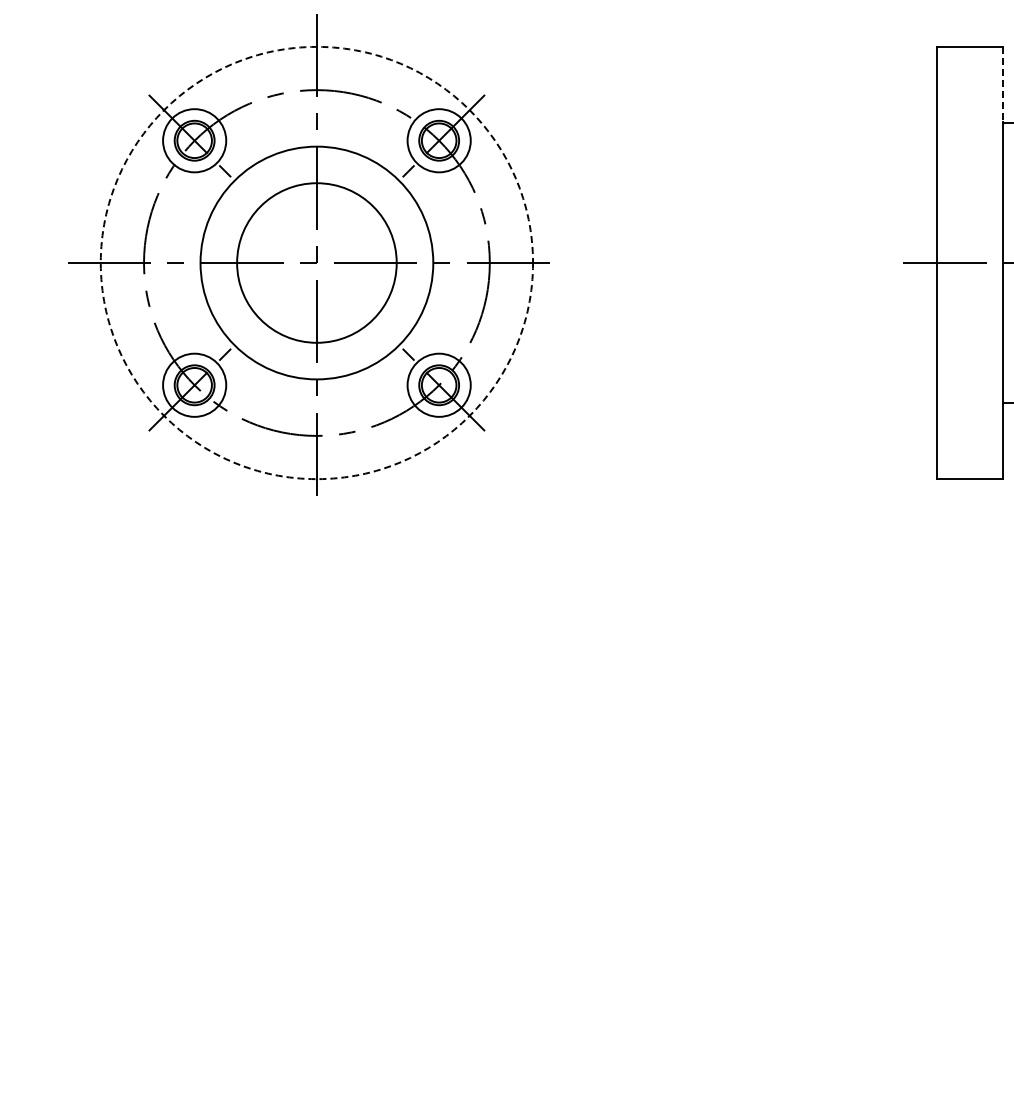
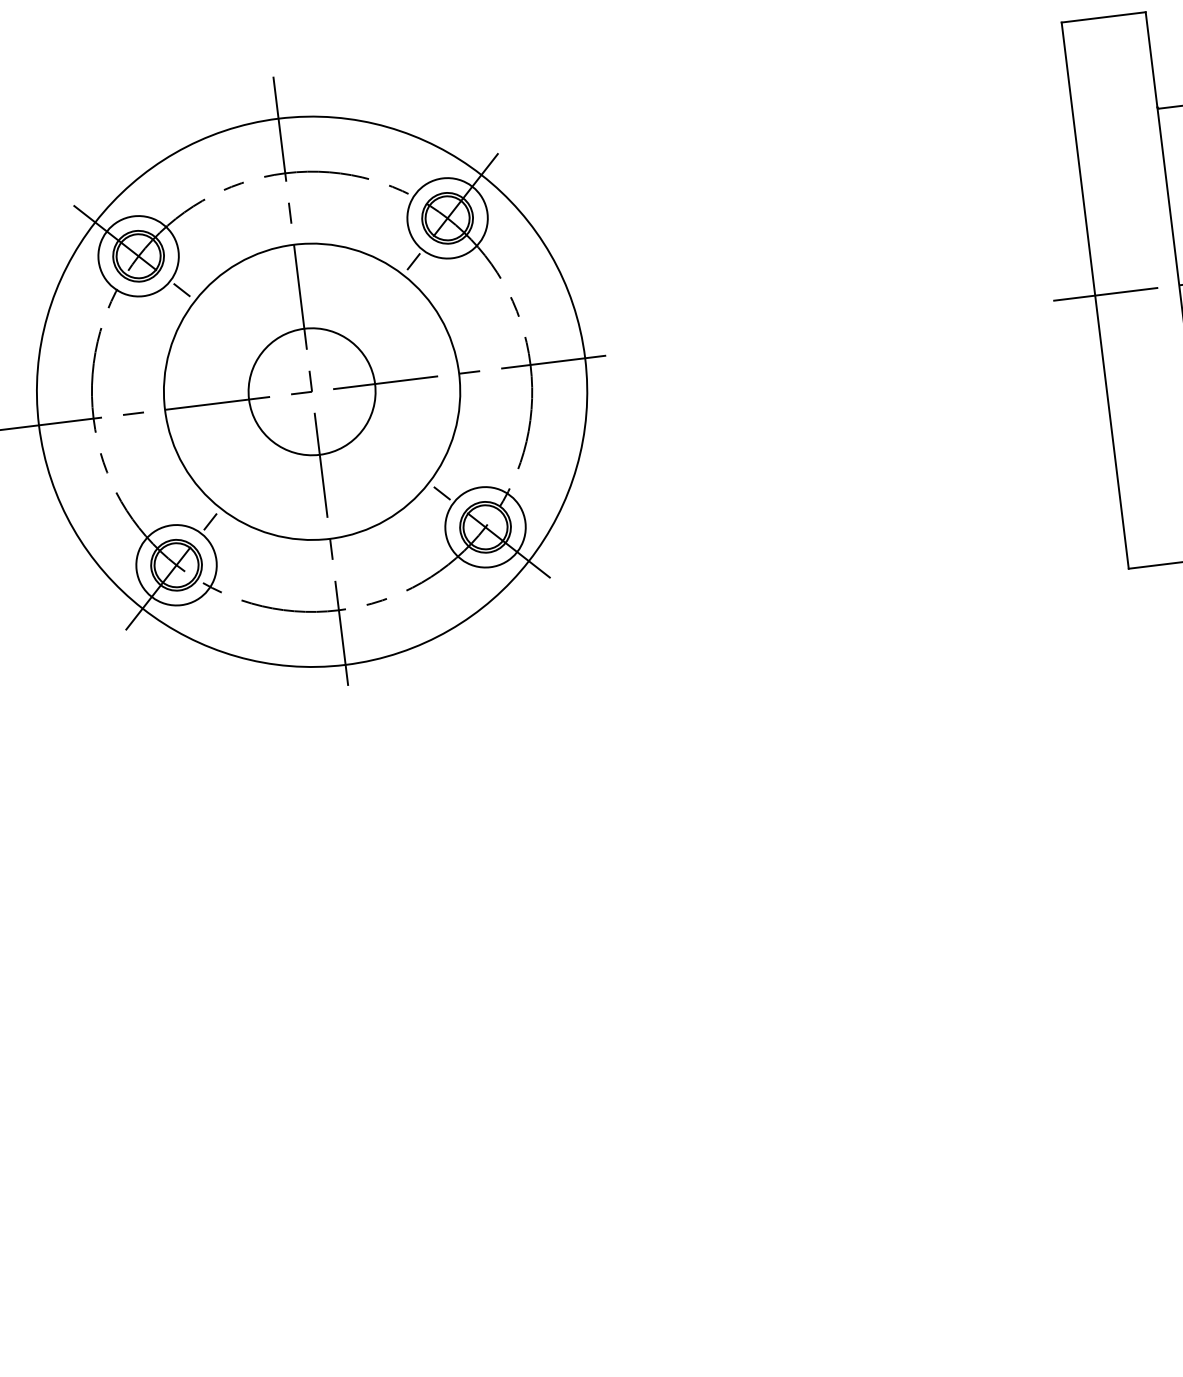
line: (1003, 84) -> (1151, 59), dashed -> solid
circle: (316, 262) -> (311, 391), dashed -> solid
circle: (316, 262) -> (311, 391), size x0.62

